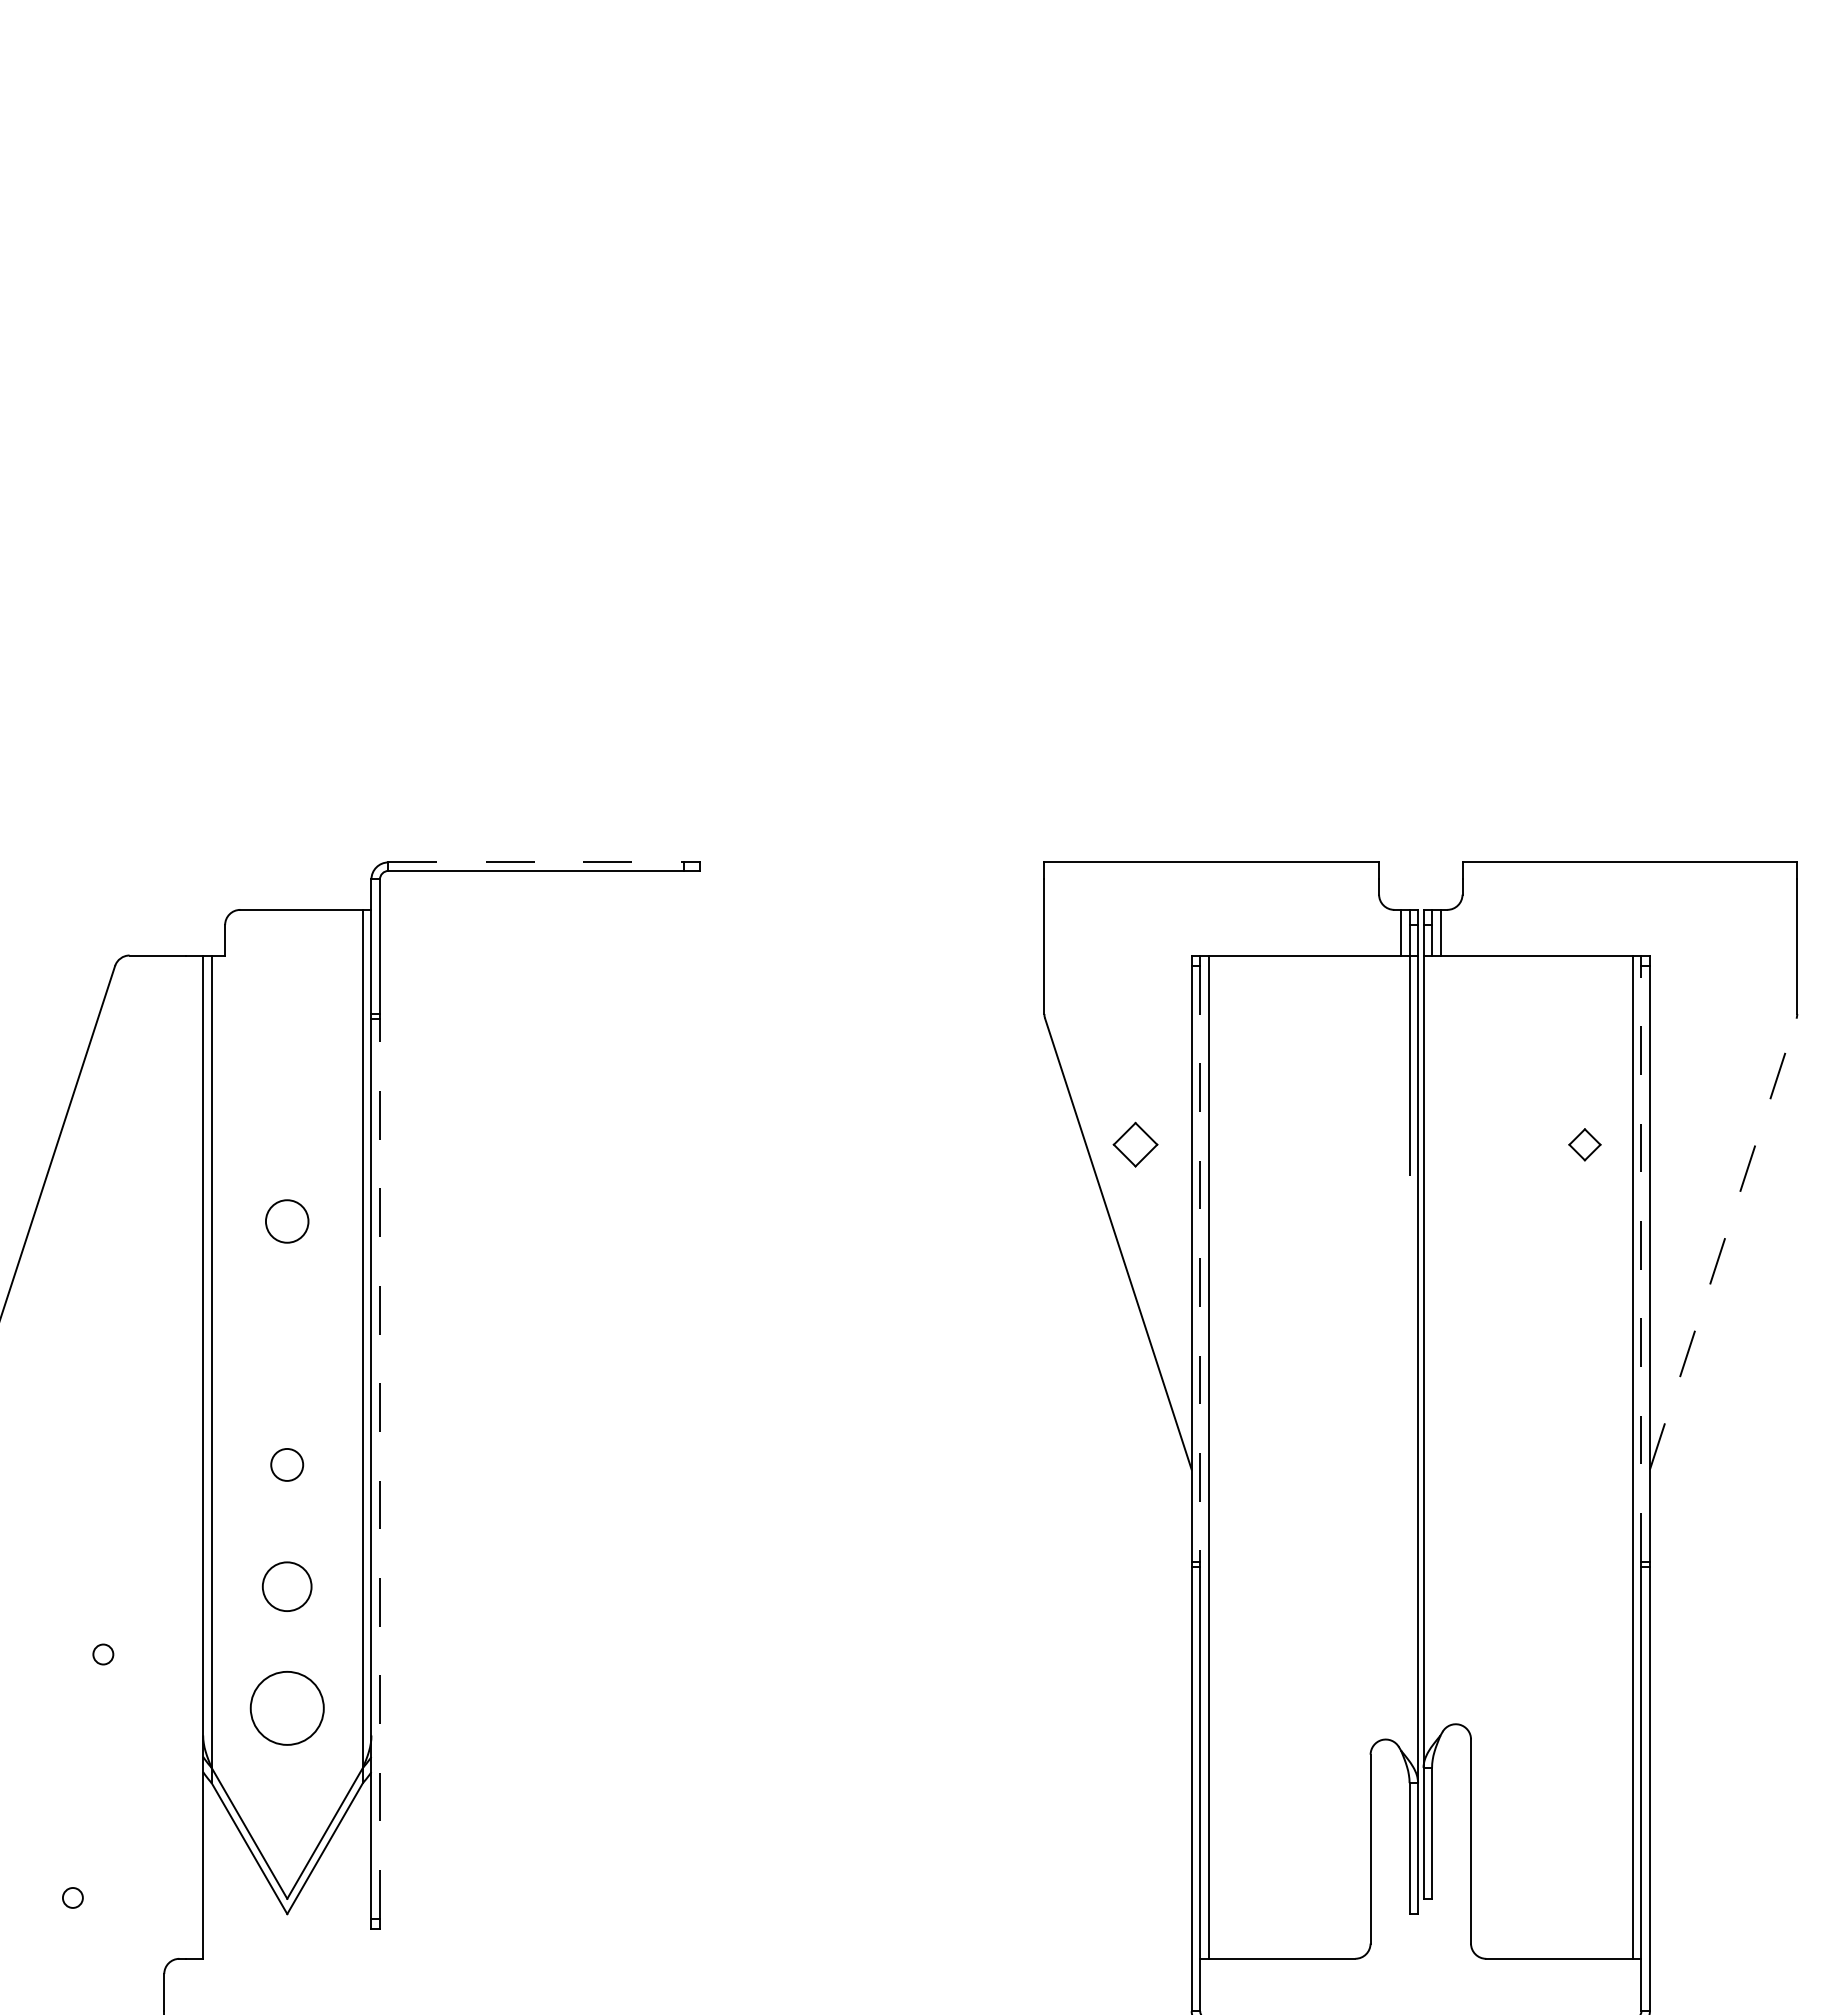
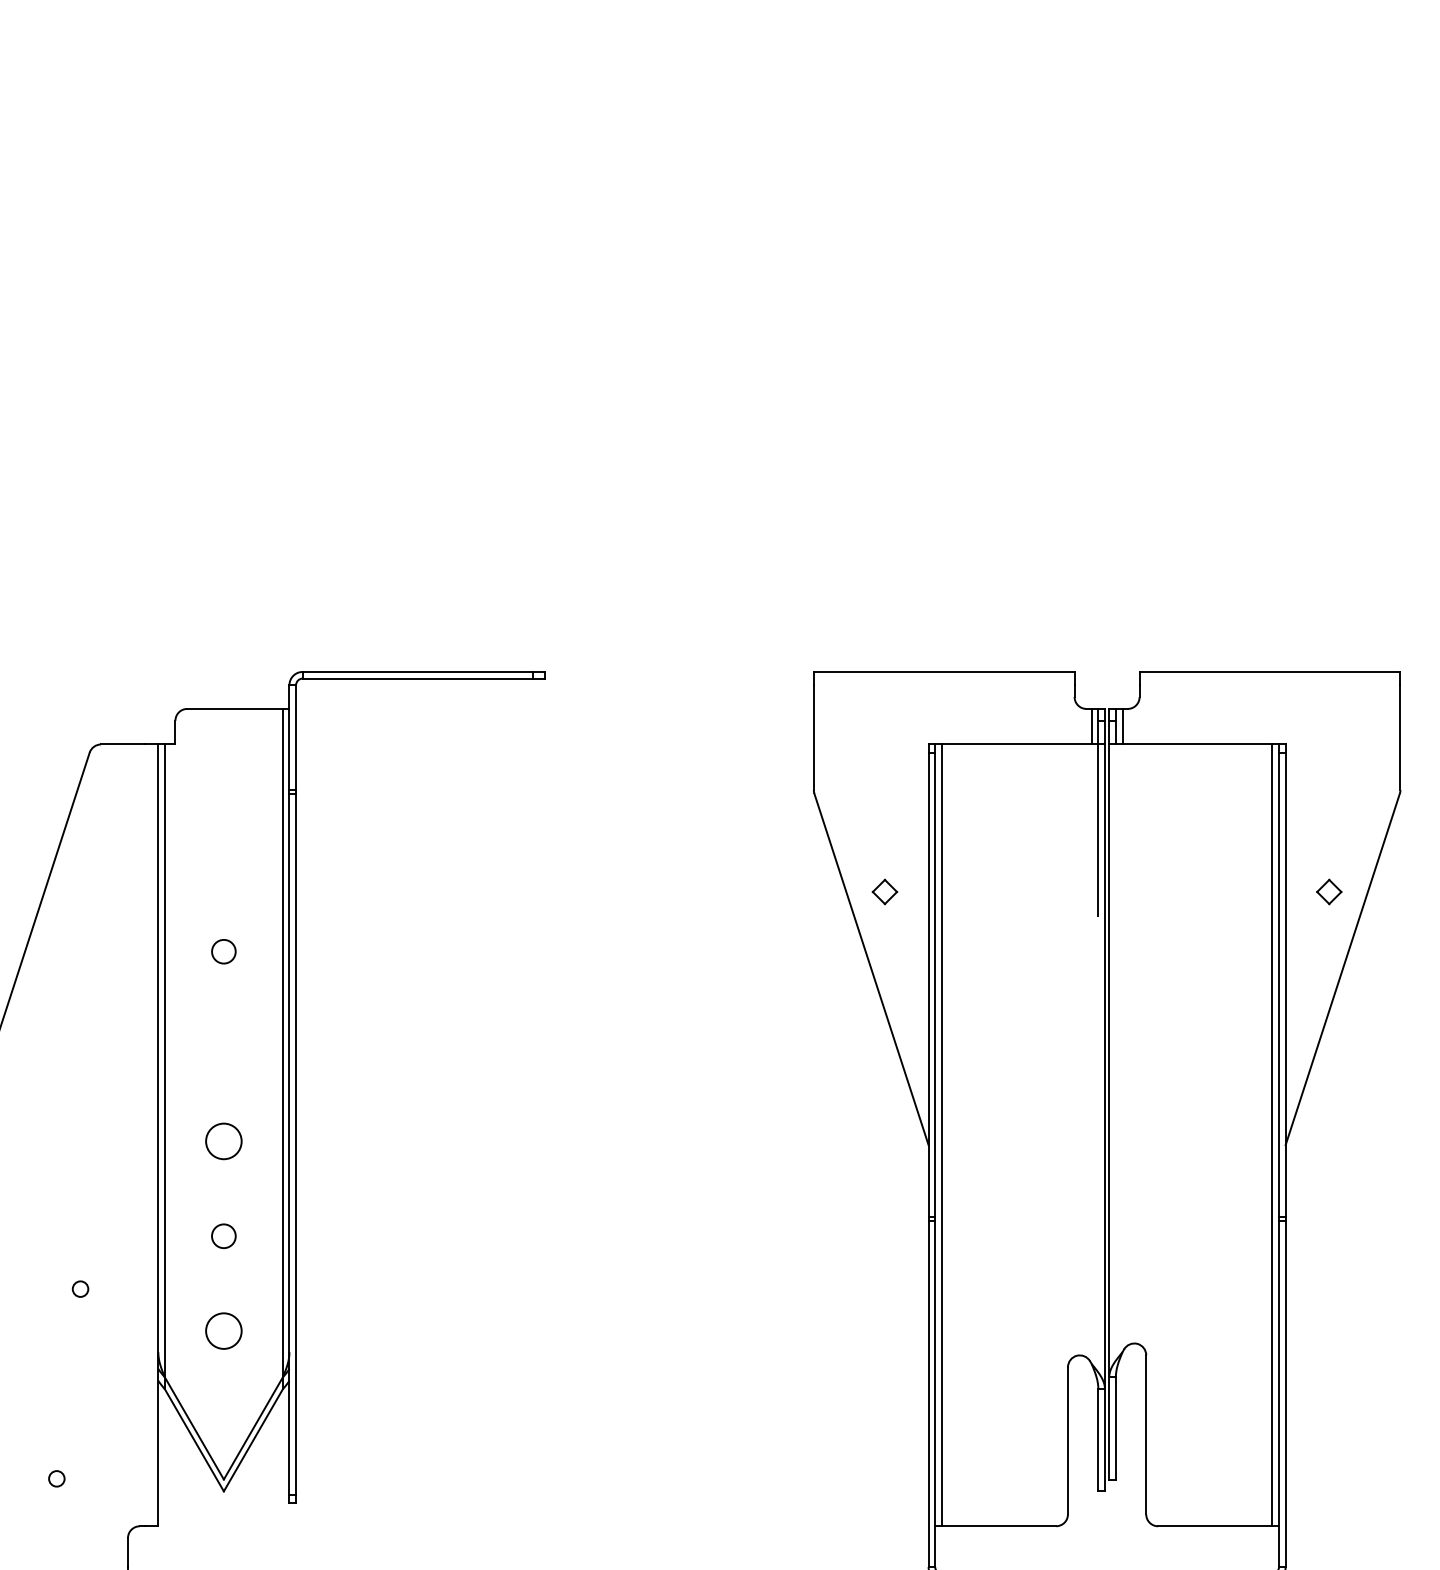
line: (536, 862) -> (418, 672), dashed -> solid
part: (1135, 1144) -> (884, 891), size x0.71
part: (1584, 1144) -> (1328, 891), moved
circle: (287, 1221) -> (224, 951), size x0.71
line: (1723, 1243) -> (1342, 968), dashed -> solid
line: (1200, 1263) -> (935, 984), dashed -> solid
line: (1641, 1263) -> (1279, 984), dashed -> solid
circle: (286, 1464) -> (223, 1141), size x1.43
line: (379, 1468) -> (295, 1144), dashed -> solid
circle: (287, 1586) -> (224, 1236), size x0.62
circle: (287, 1708) -> (224, 1331), size x0.62

